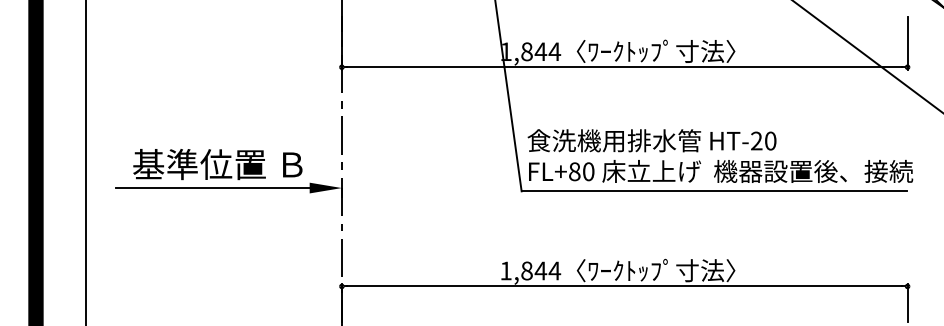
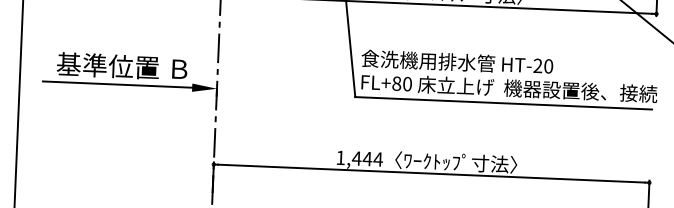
text: (526, 270) -> (356, 158), 1,844 -> 1,444

